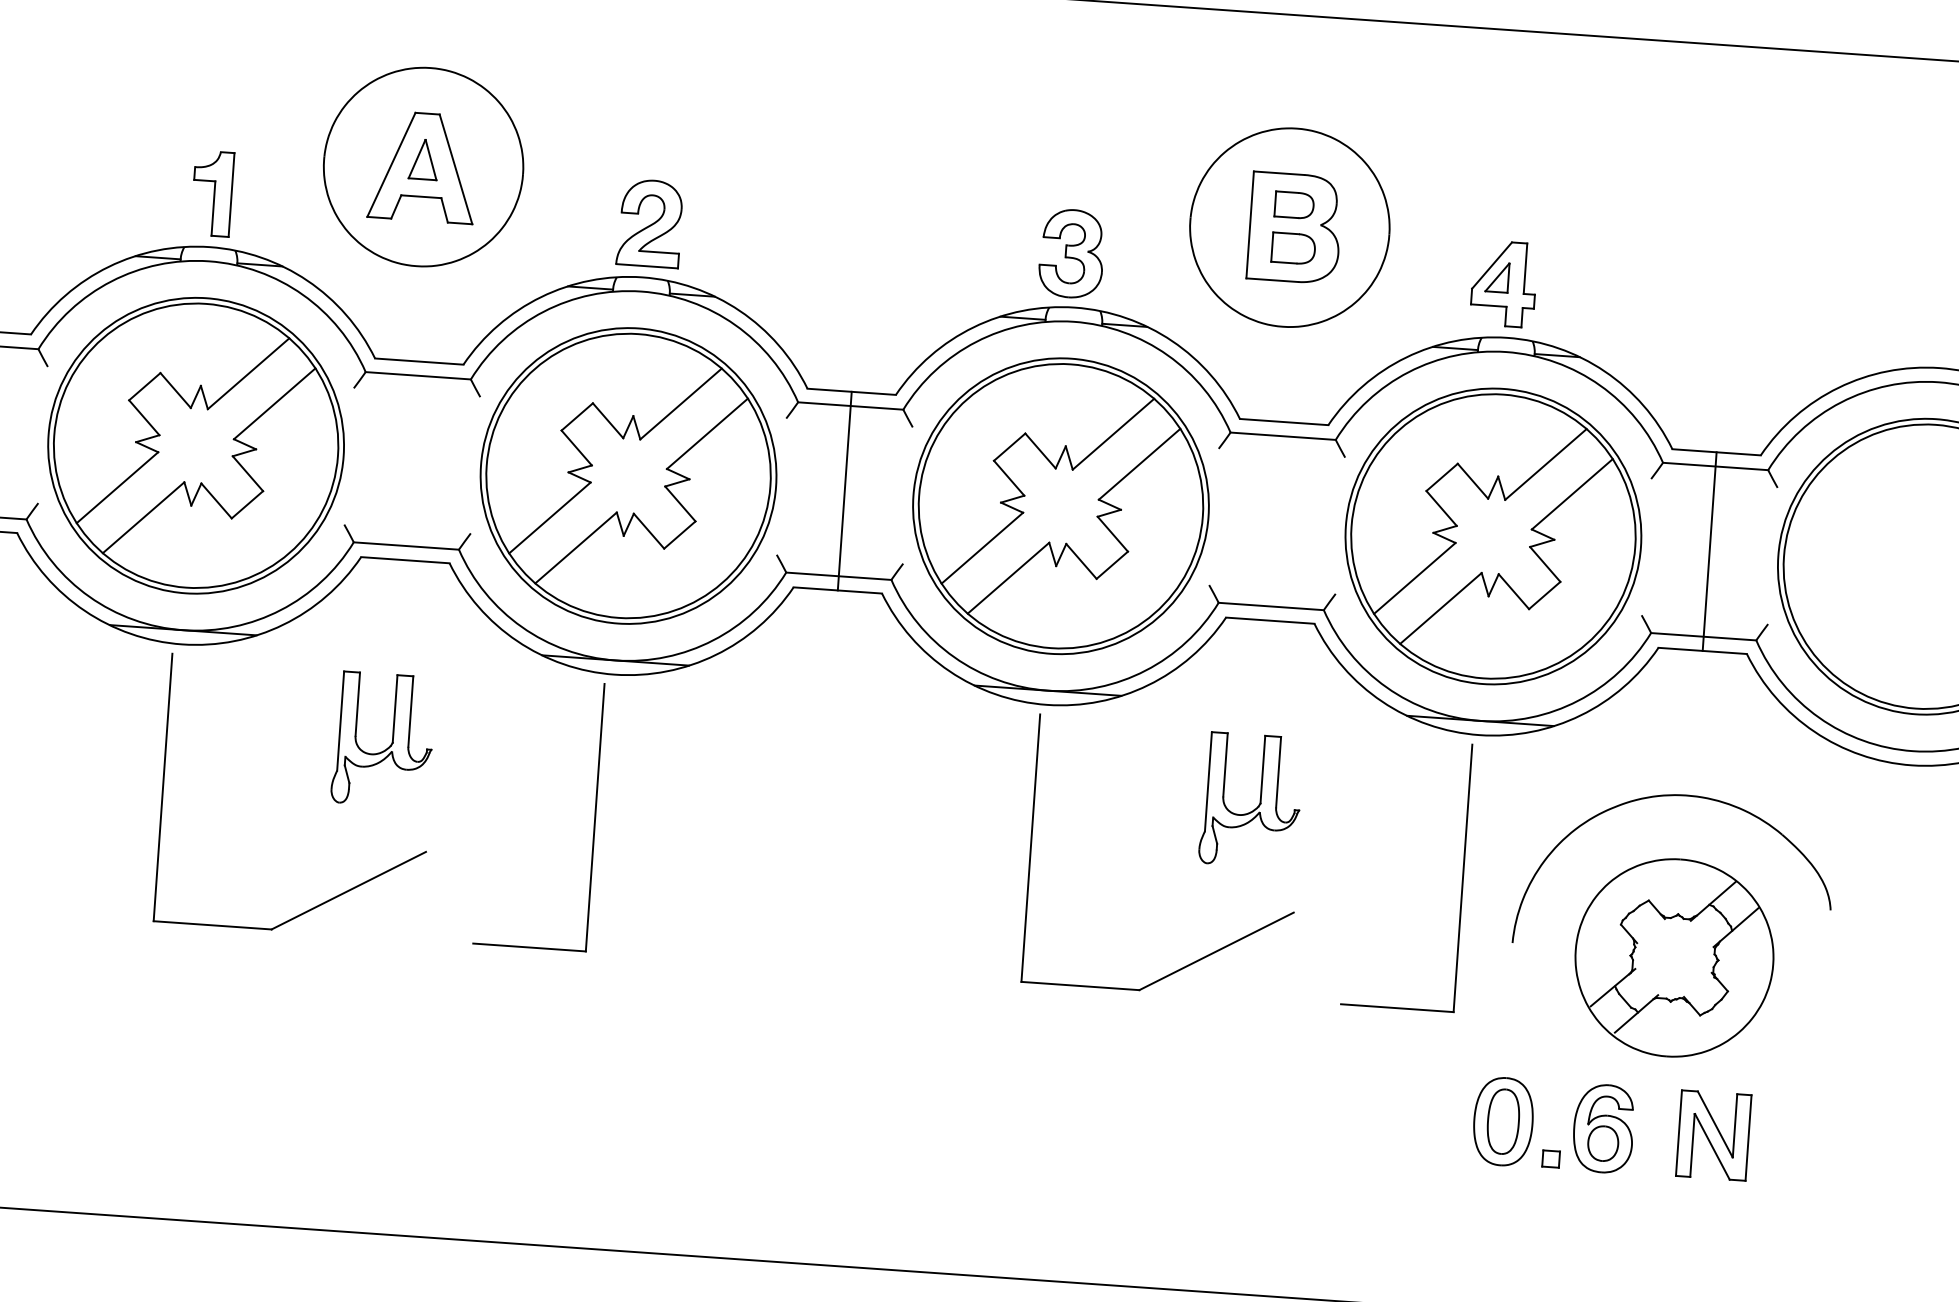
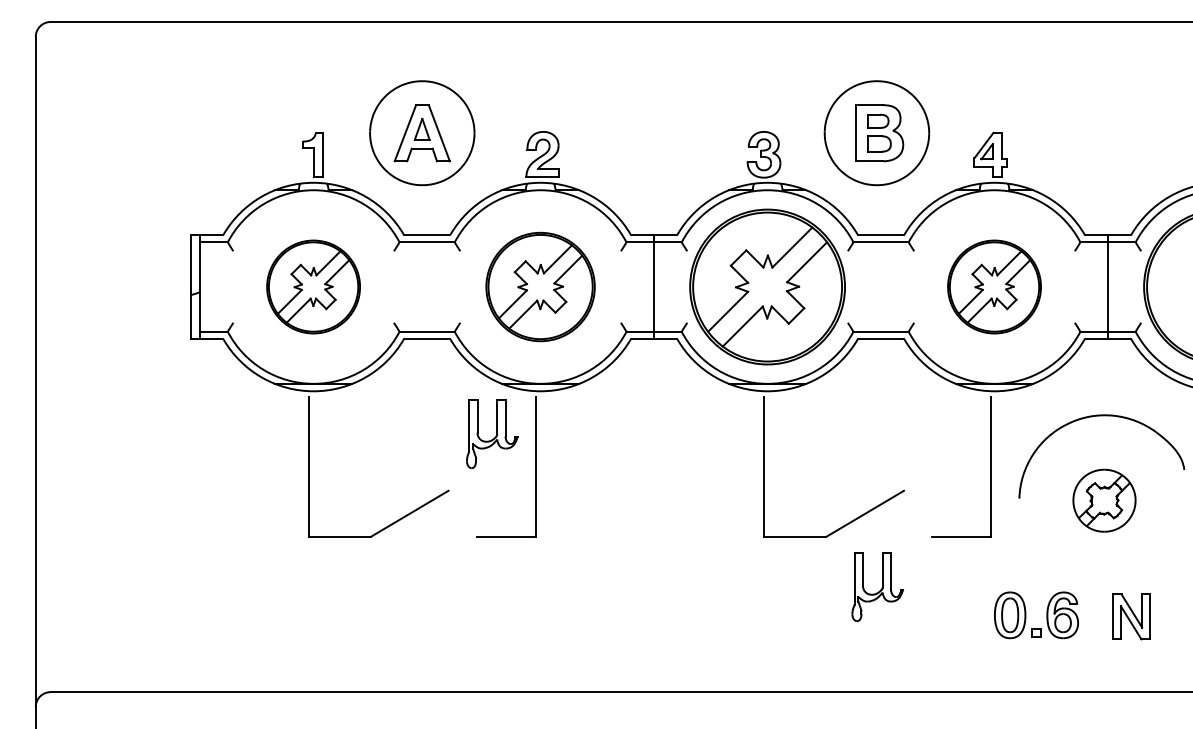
part: (195, 444) -> (313, 286), size x0.6
part: (628, 474) -> (540, 286), size x0.7
part: (1493, 535) -> (994, 286), size x0.6
part: (383, 739) -> (492, 433), moved
part: (1250, 799) -> (877, 586), moved
part: (1674, 957) -> (1104, 500), size x0.6
part: (1534, 1124) -> (1026, 615), moved
part: (1713, 1134) -> (1131, 616), moved

